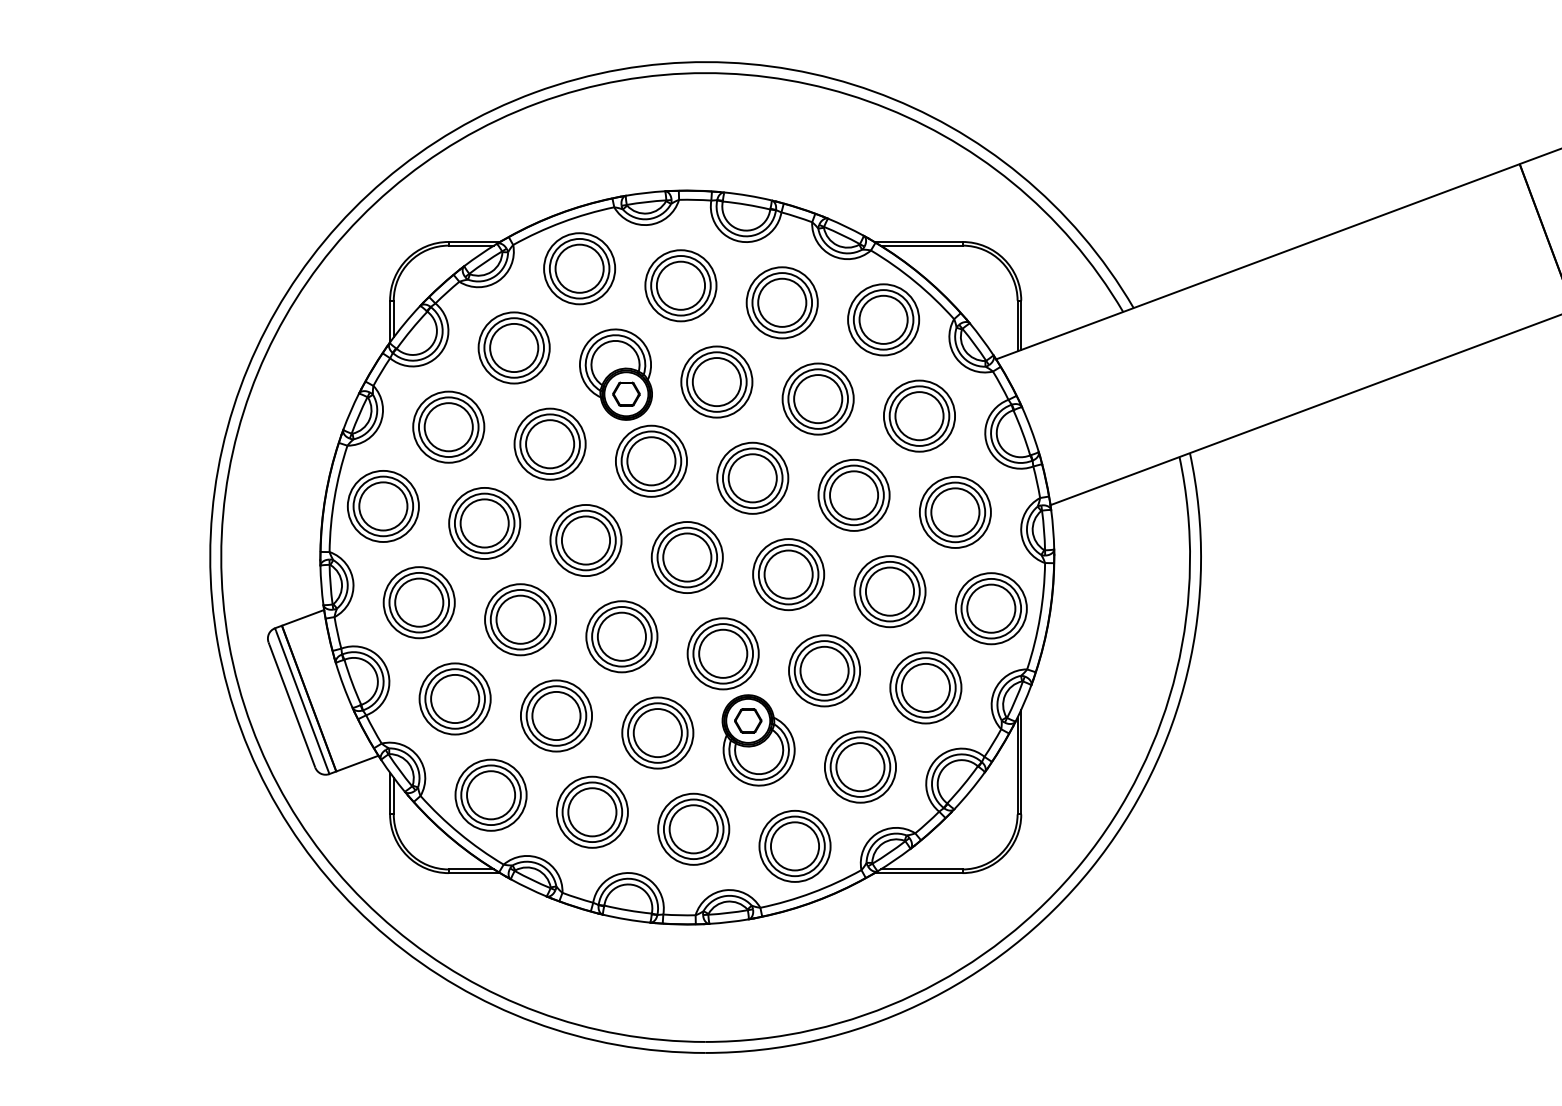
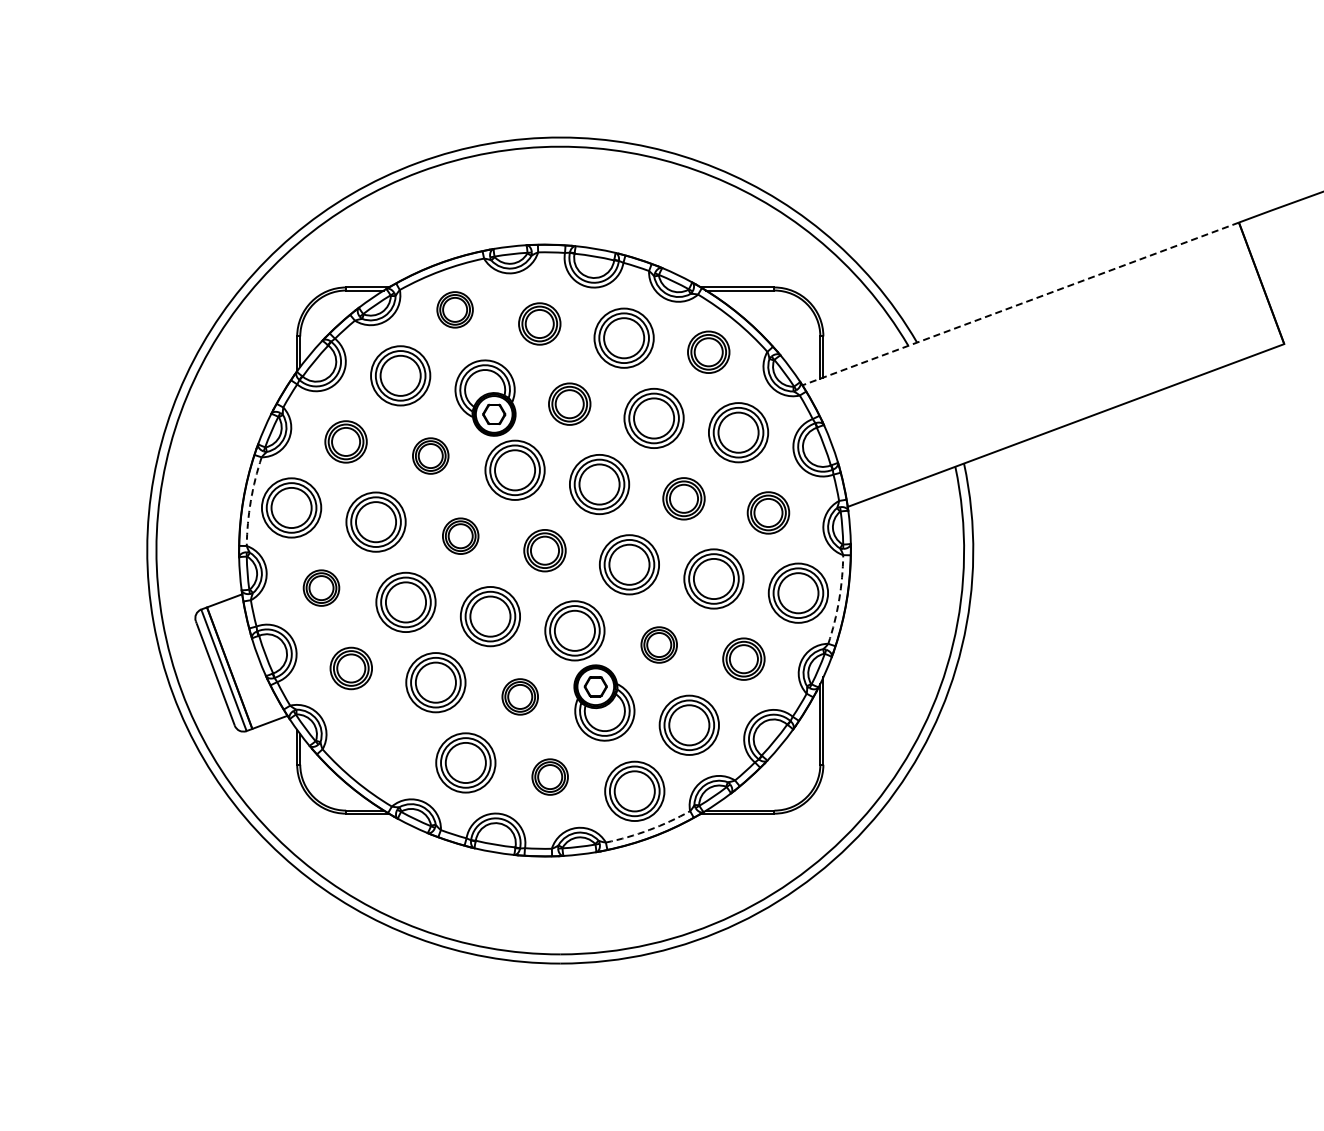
line: (1257, 261) -> (1020, 303), solid -> dashed
part: (578, 268) -> (454, 309), size x0.6
part: (680, 285) -> (539, 323), size x0.7
part: (883, 318) -> (708, 351), size x0.7
part: (716, 381) -> (569, 403), size x0.7
part: (448, 426) -> (345, 441), size x0.7
part: (549, 443) -> (430, 455), size x0.6
part: (853, 495) -> (683, 498), size x0.7
arc: (334, 498) -> (250, 501), solid -> dashed
part: (955, 511) -> (768, 512), size x0.7
part: (585, 539) -> (460, 535), size x0.6
part: (686, 557) -> (544, 550), size x0.7
part: (419, 601) -> (321, 587), size x0.6
arc: (1040, 617) -> (839, 600), solid -> dashed
part: (823, 670) -> (658, 644), size x0.6
part: (925, 687) -> (743, 658), size x0.7
part: (454, 699) -> (350, 668), size x0.7
part: (656, 732) -> (519, 696), size x0.6
part: (490, 794) -> (380, 748), removed
part: (692, 828) -> (549, 776), size x0.6
arc: (812, 893) -> (649, 830), solid -> dashed

